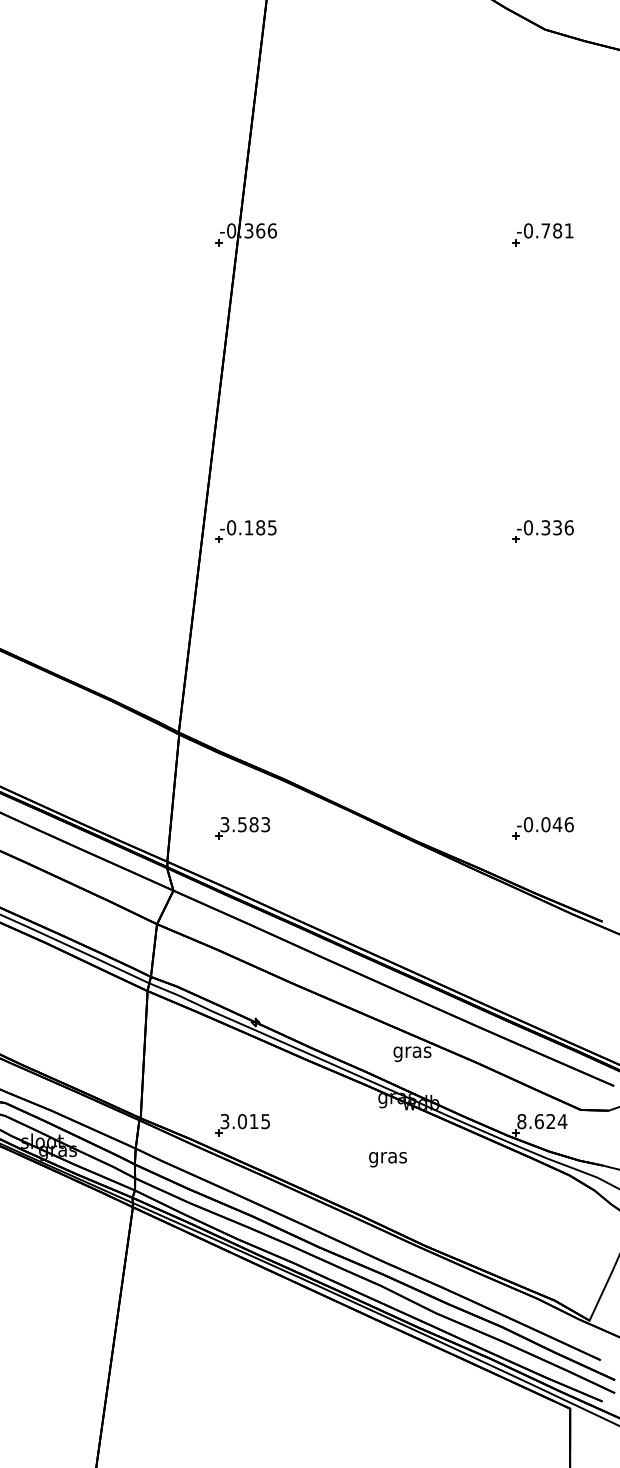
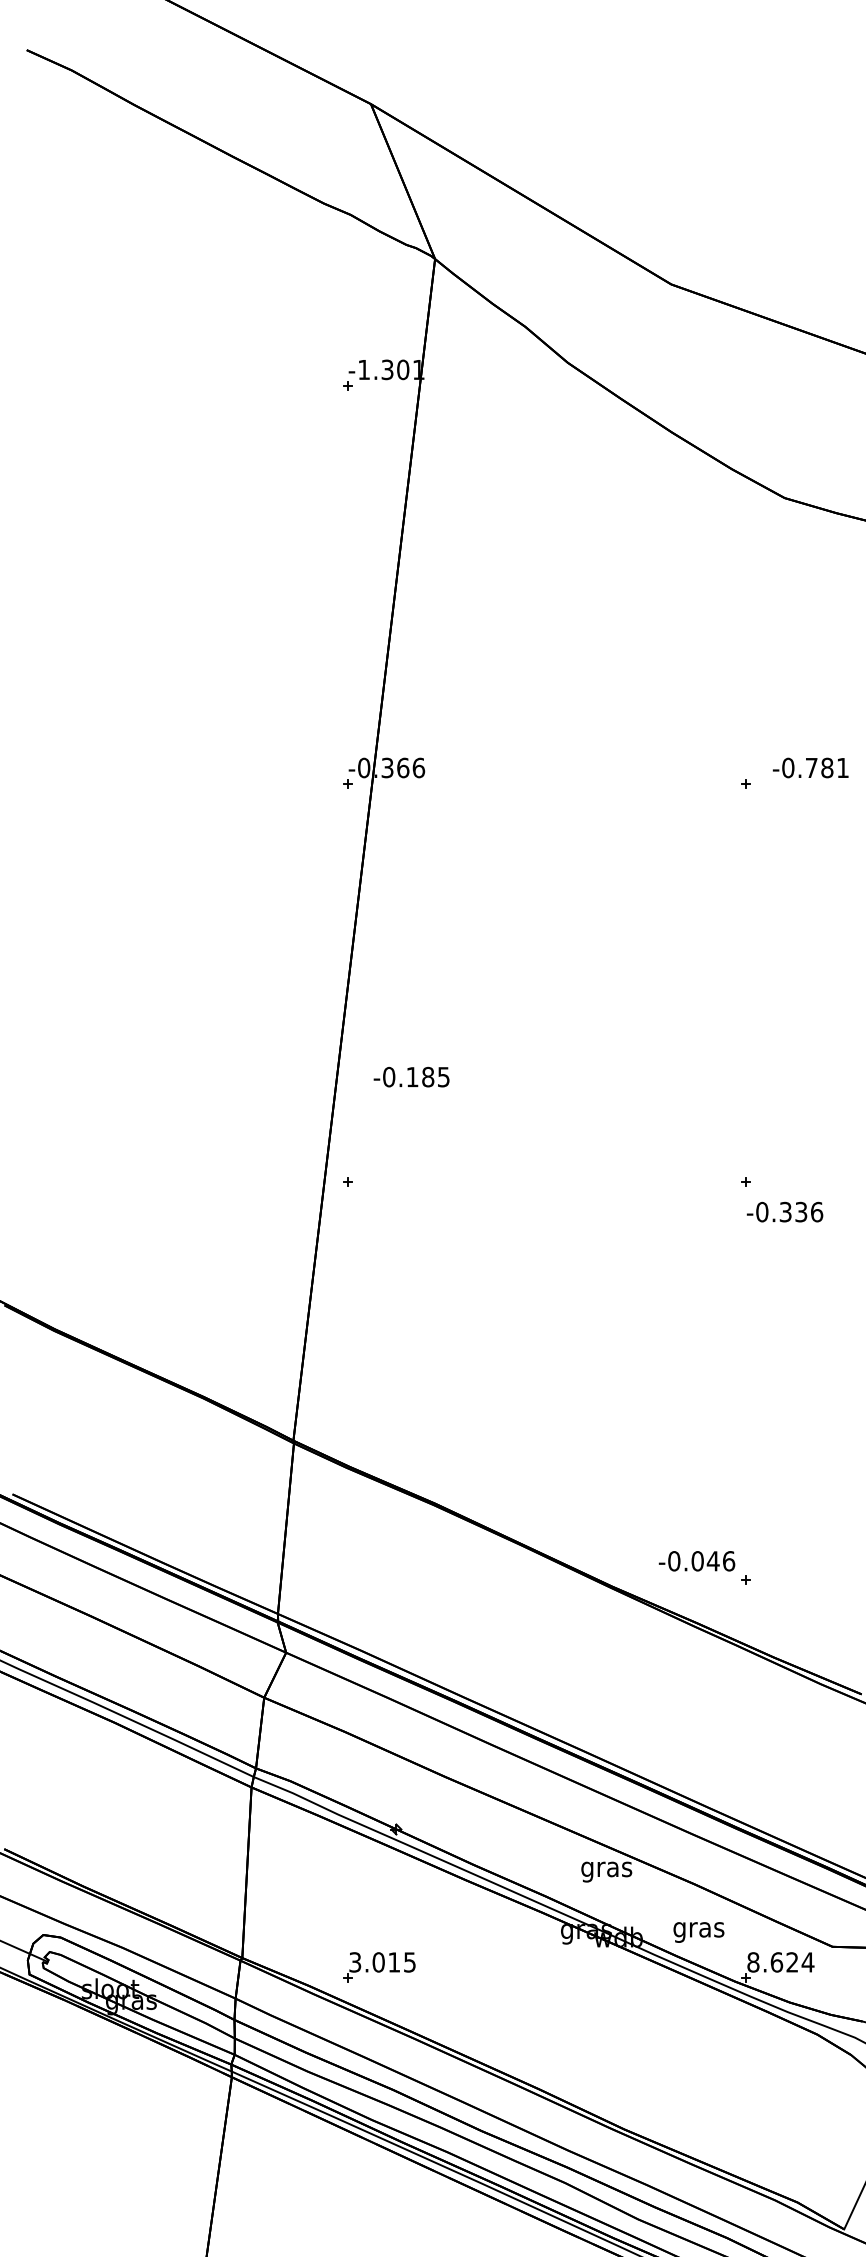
text: (545, 230) -> (810, 767), moved
text: (248, 527) -> (411, 1076), moved
text: (545, 527) -> (784, 1211), moved
text: (545, 824) -> (696, 1561), moved
part: (243, 828) -> (379, 1569), removed
text: (387, 1159) -> (698, 1932), moved

